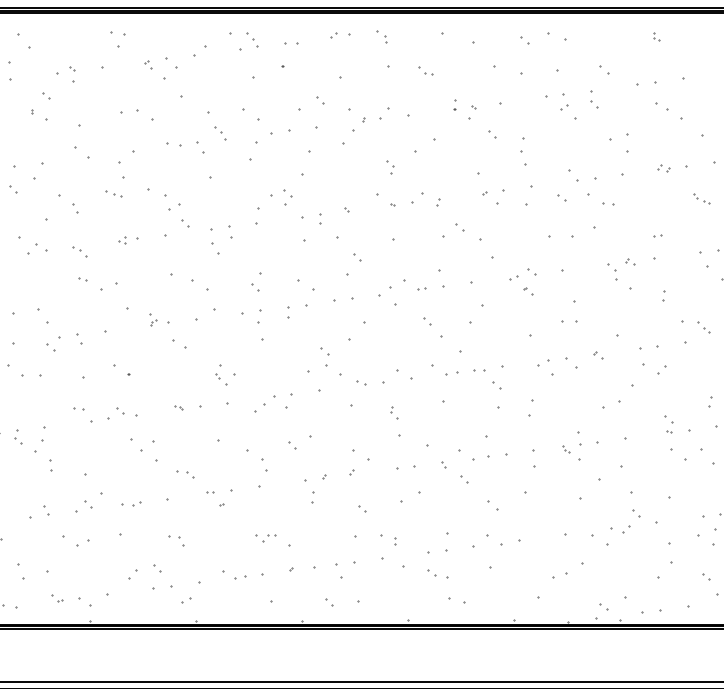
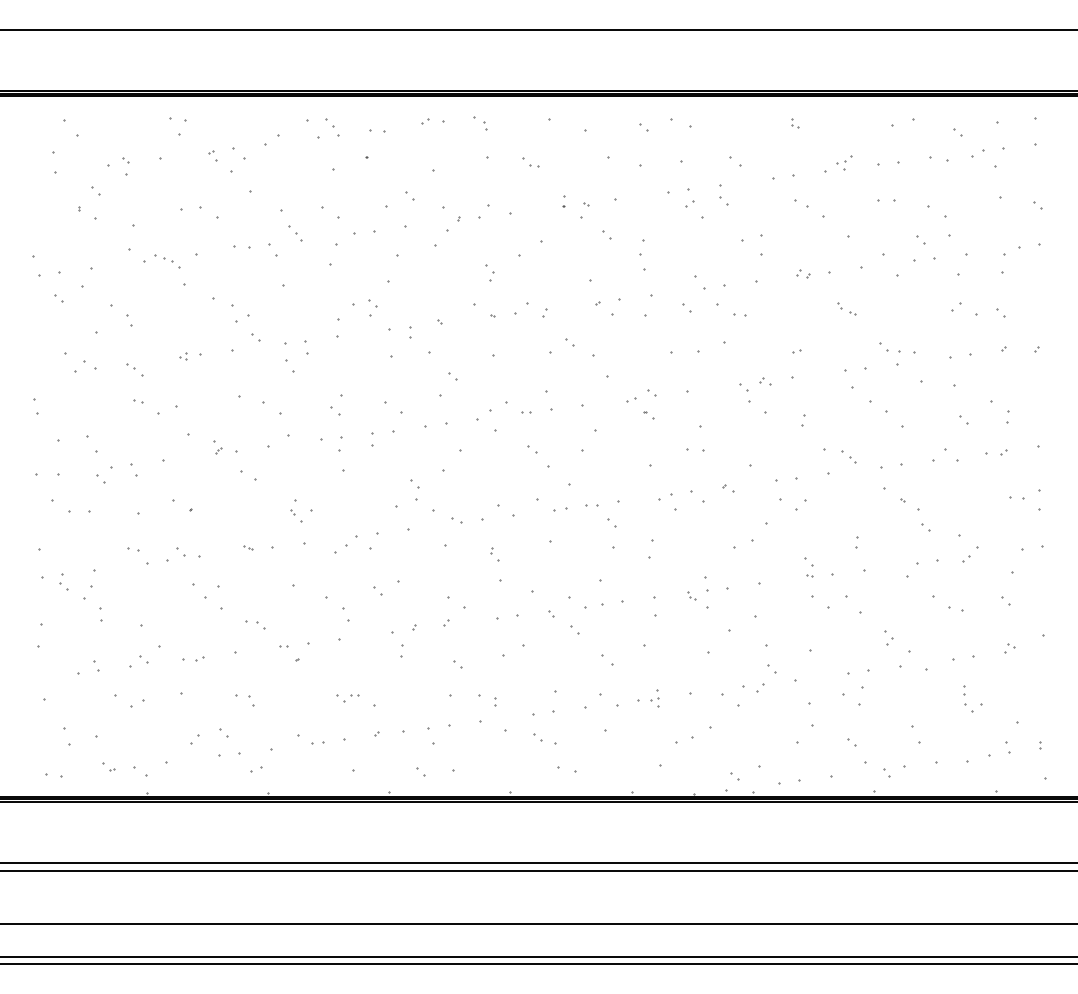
part: (699, 70) -> (844, 162), added
part: (113, 193) -> (163, 258), moved
part: (533, 538) -> (654, 698), added

